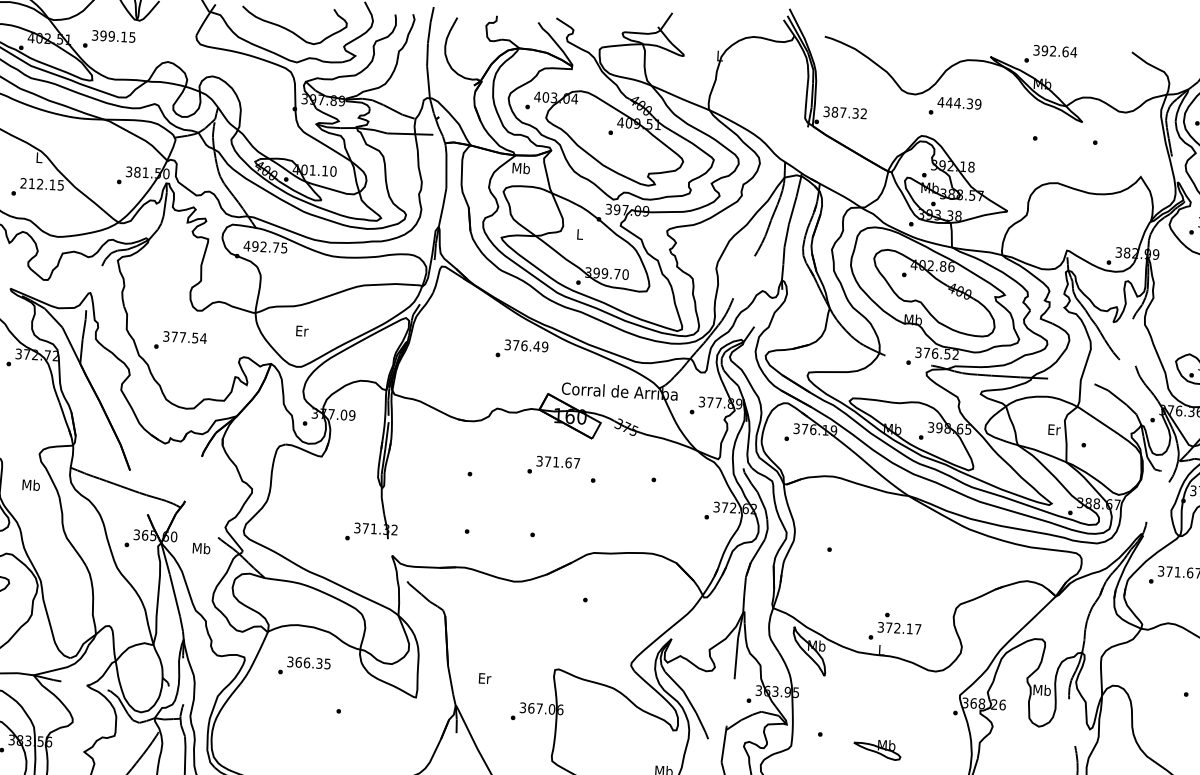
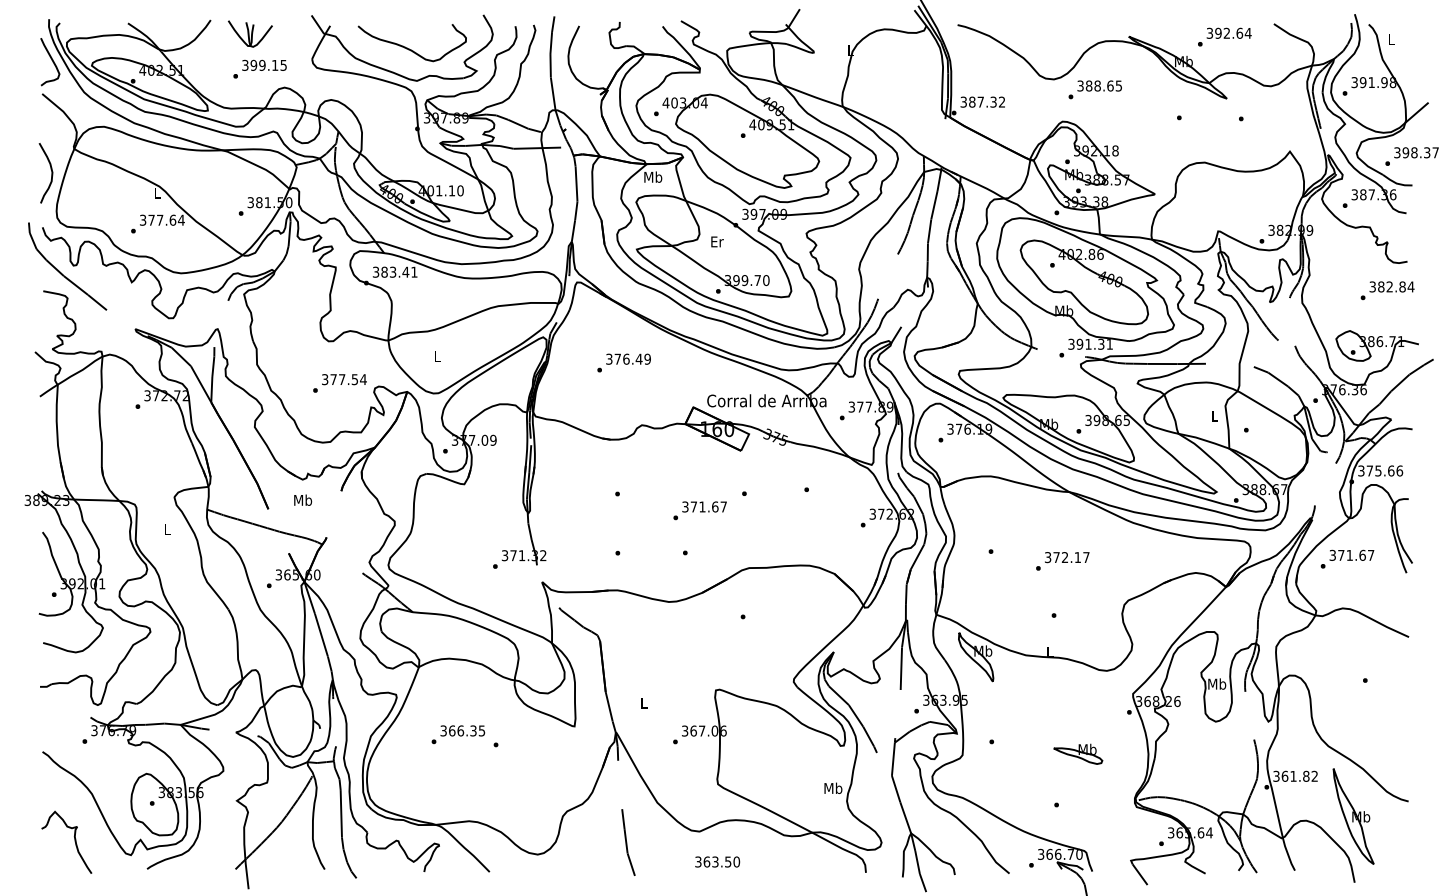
text: (108, 39) -> (259, 68), moved
text: (1050, 54) -> (1224, 36), moved
text: (959, 102) -> (1099, 85), 444.39 -> 388.65
text: (42, 183) -> (162, 219), 212.15 -> 377.64
text: (580, 234) -> (717, 241), L -> Er
text: (265, 246) -> (394, 271), 492.75 -> 383.41
text: (302, 331) -> (437, 356), Er -> L
text: (180, 341) -> (339, 383), moved
text: (521, 348) -> (623, 362), moved
text: (940, 353) -> (1094, 343), 376.52 -> 391.31
text: (1054, 429) -> (1215, 415), Er -> L
text: (553, 465) -> (699, 510), moved
text: (31, 484) -> (167, 529), Mb -> L
text: (202, 547) -> (303, 499), moved
text: (894, 631) -> (1062, 561), moved
text: (304, 666) -> (458, 734), moved
text: (485, 677) -> (644, 702), Er -> L
part: (877, 748) -> (1078, 753), moved

